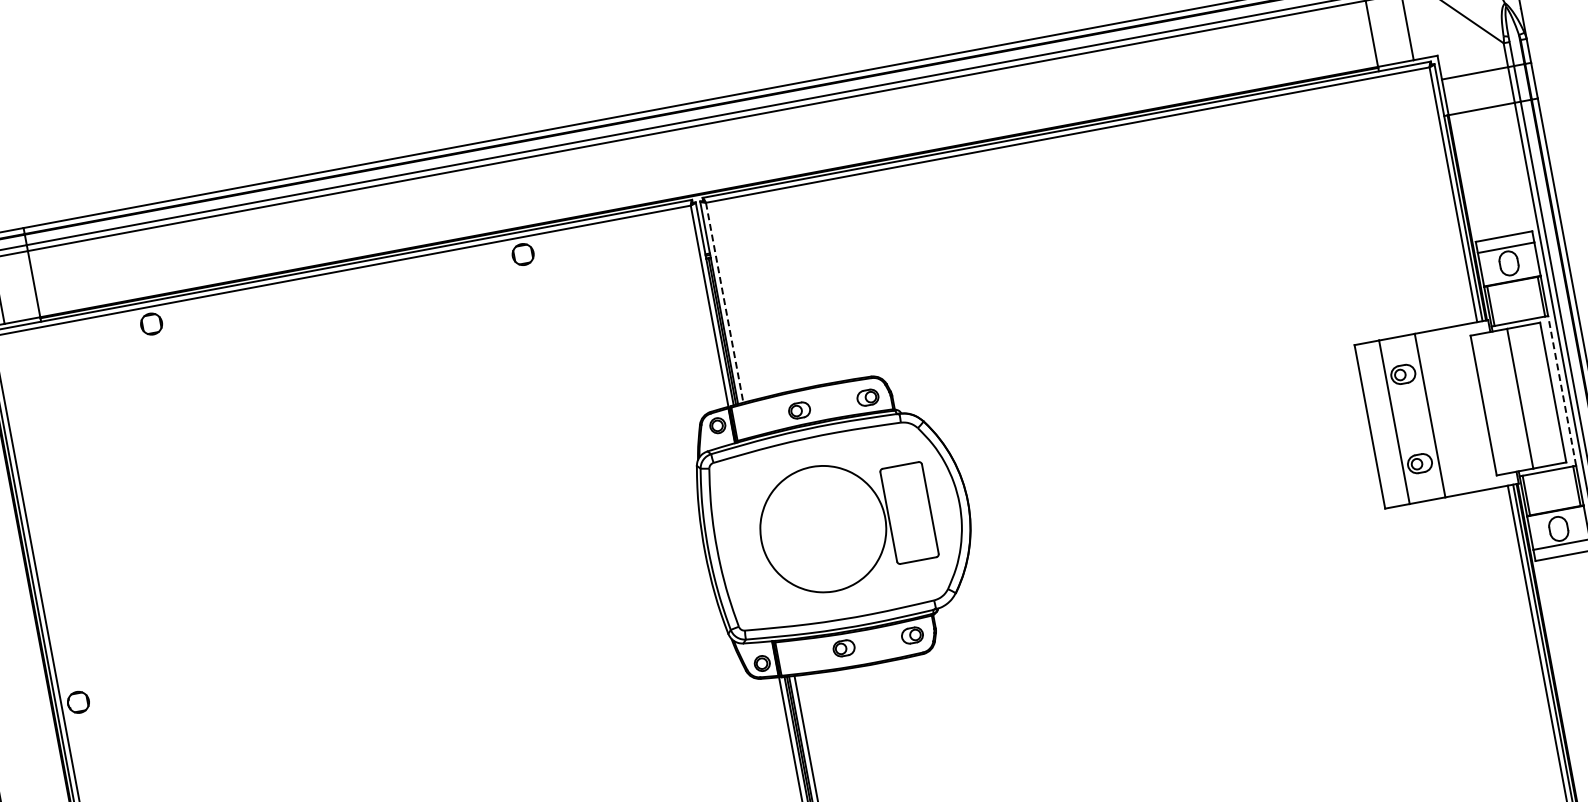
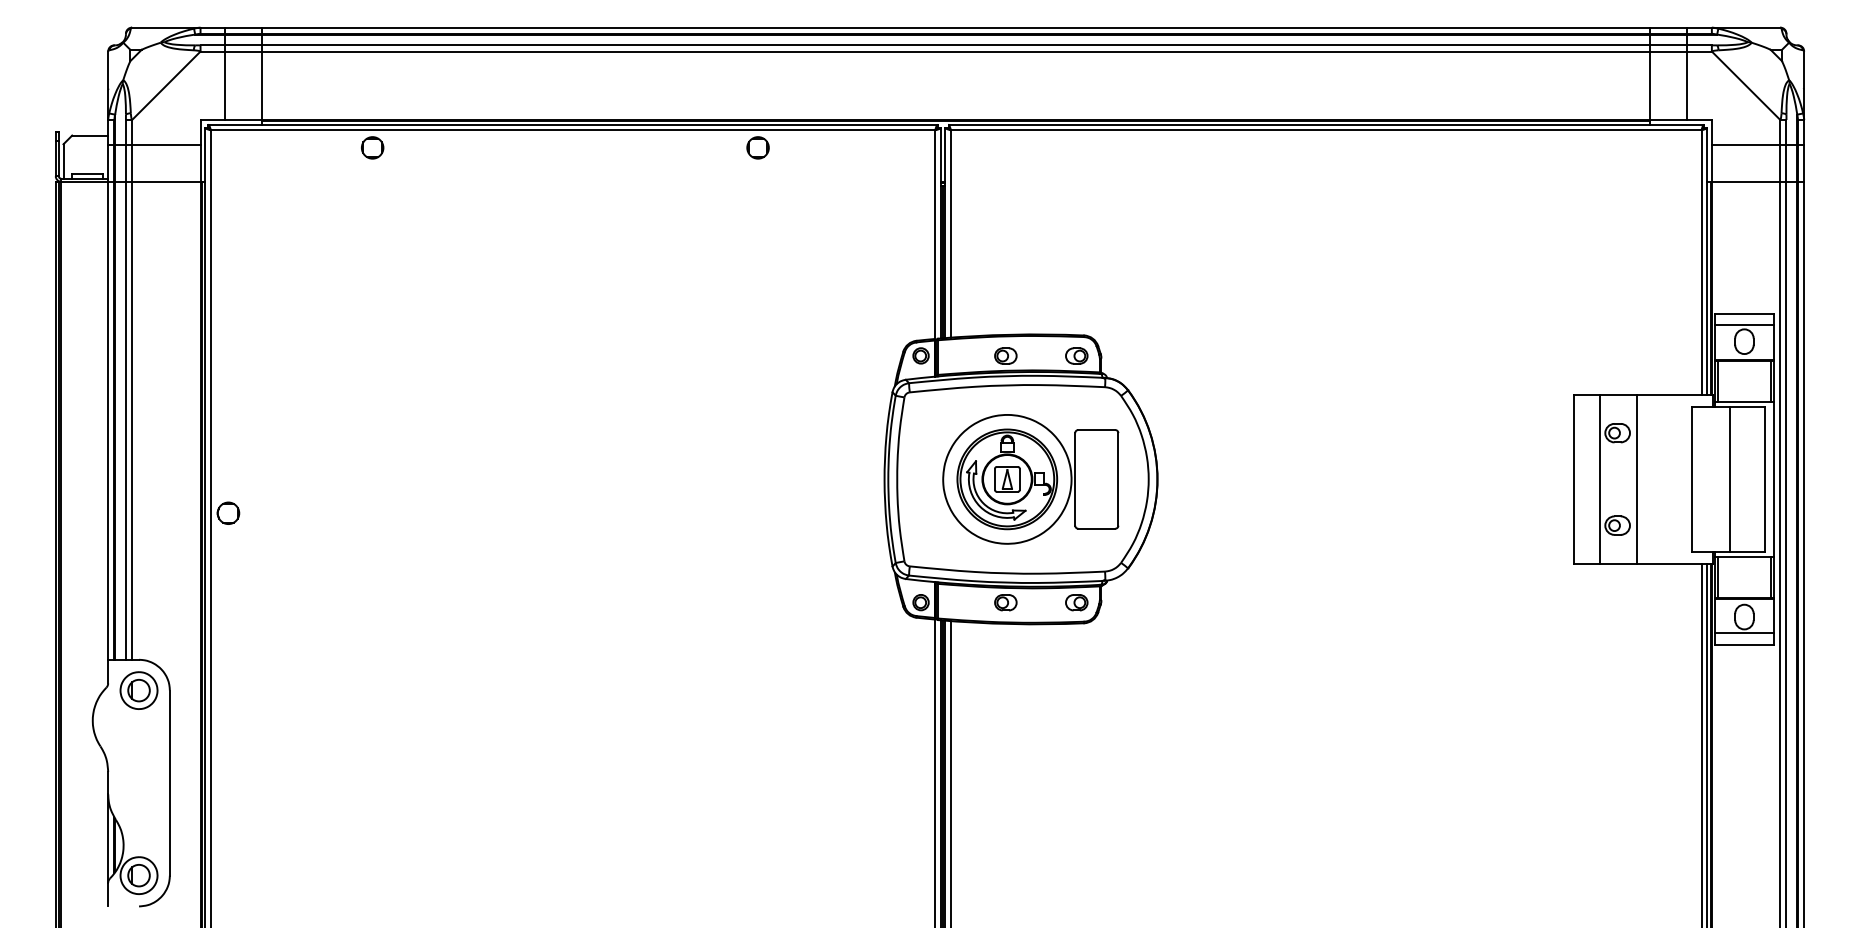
line: (724, 303) -> (950, 234), dashed -> solid
line: (1561, 391) -> (1773, 479), dashed -> solid
part: (823, 529) -> (1007, 479), added

